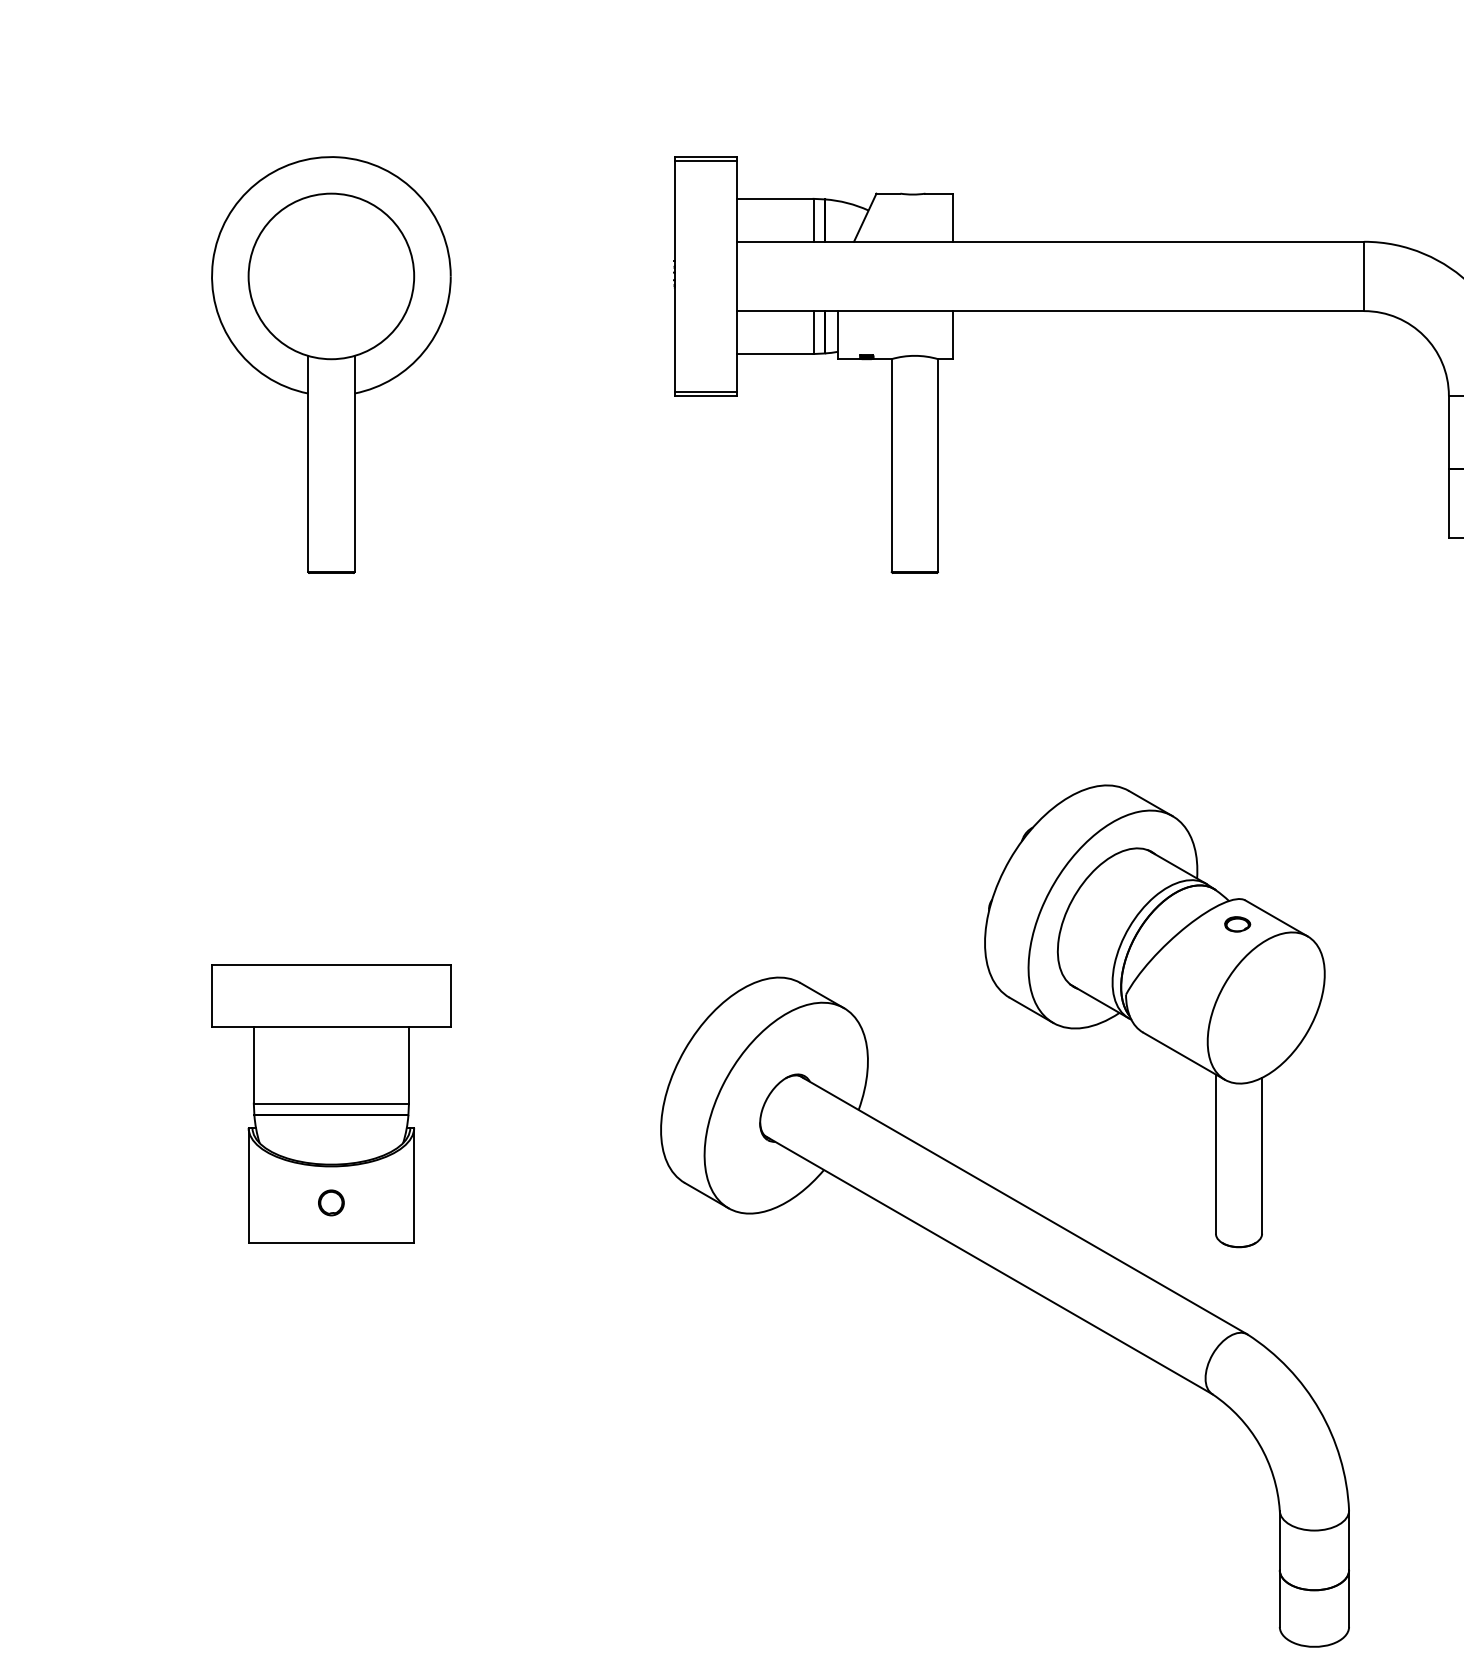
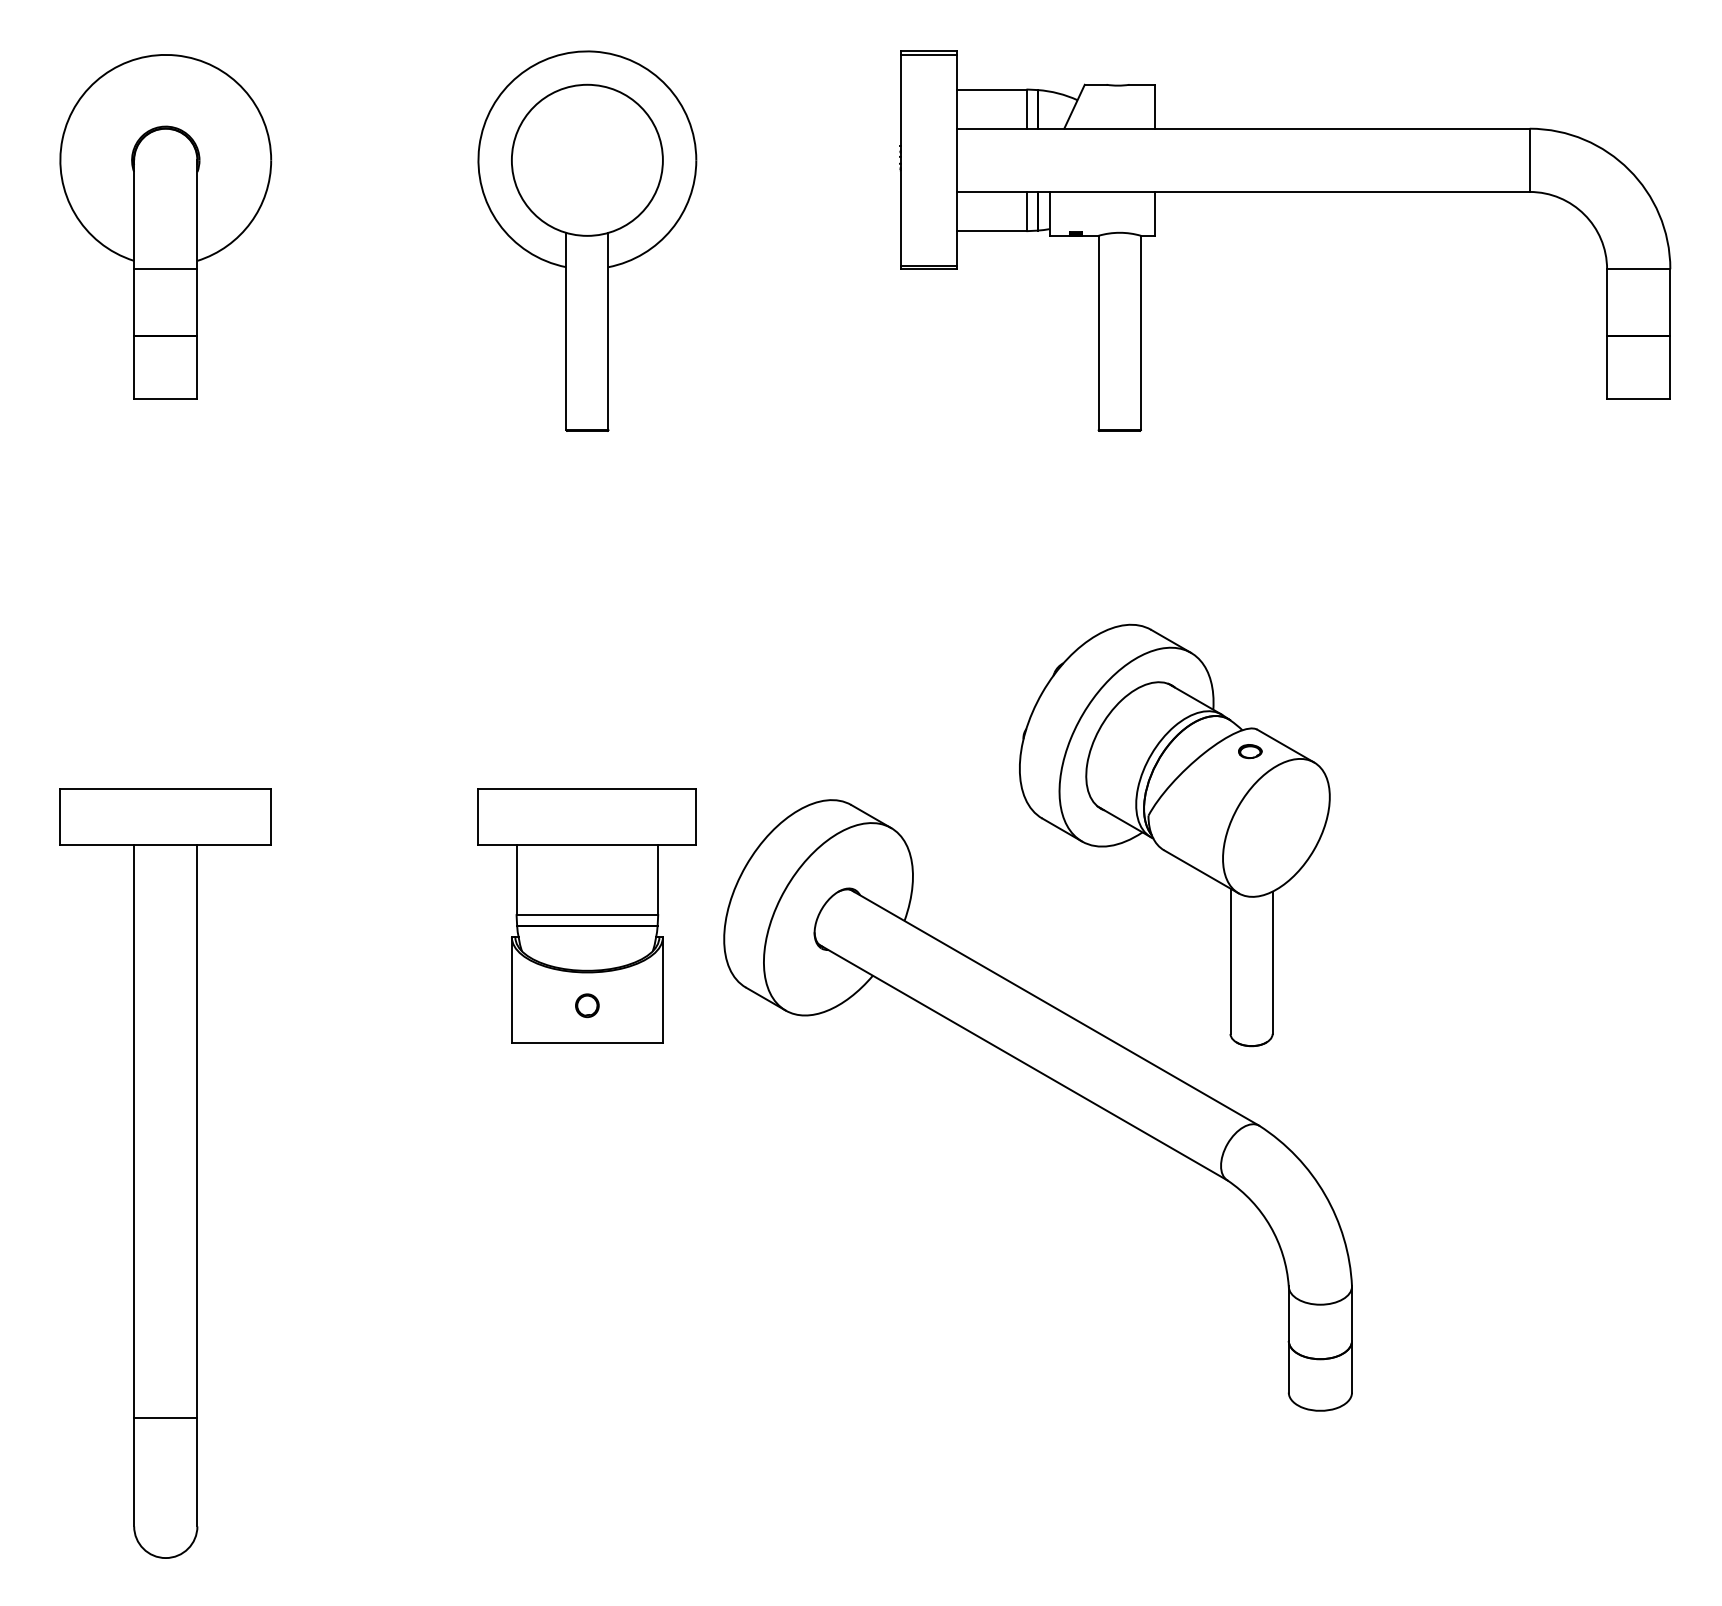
part: (1004, 1215) -> (1037, 1017), moved

